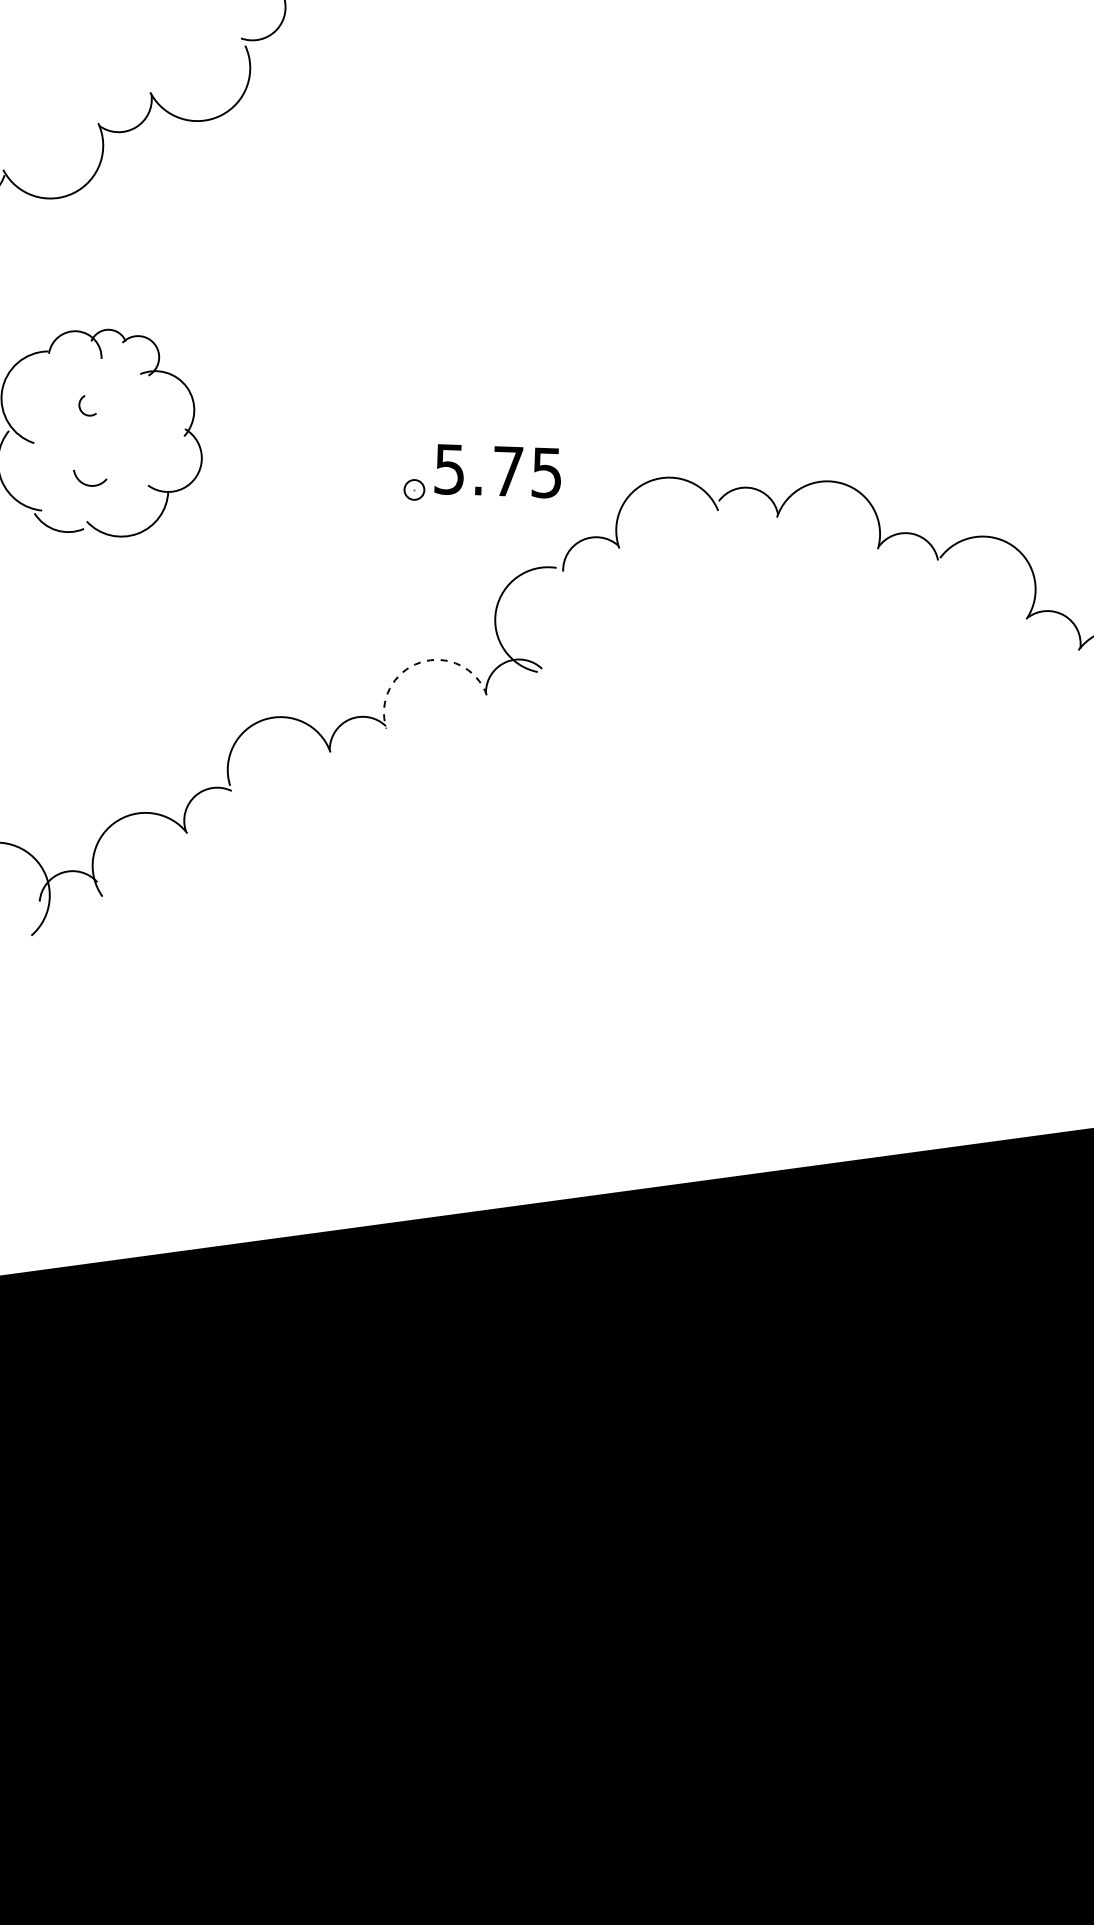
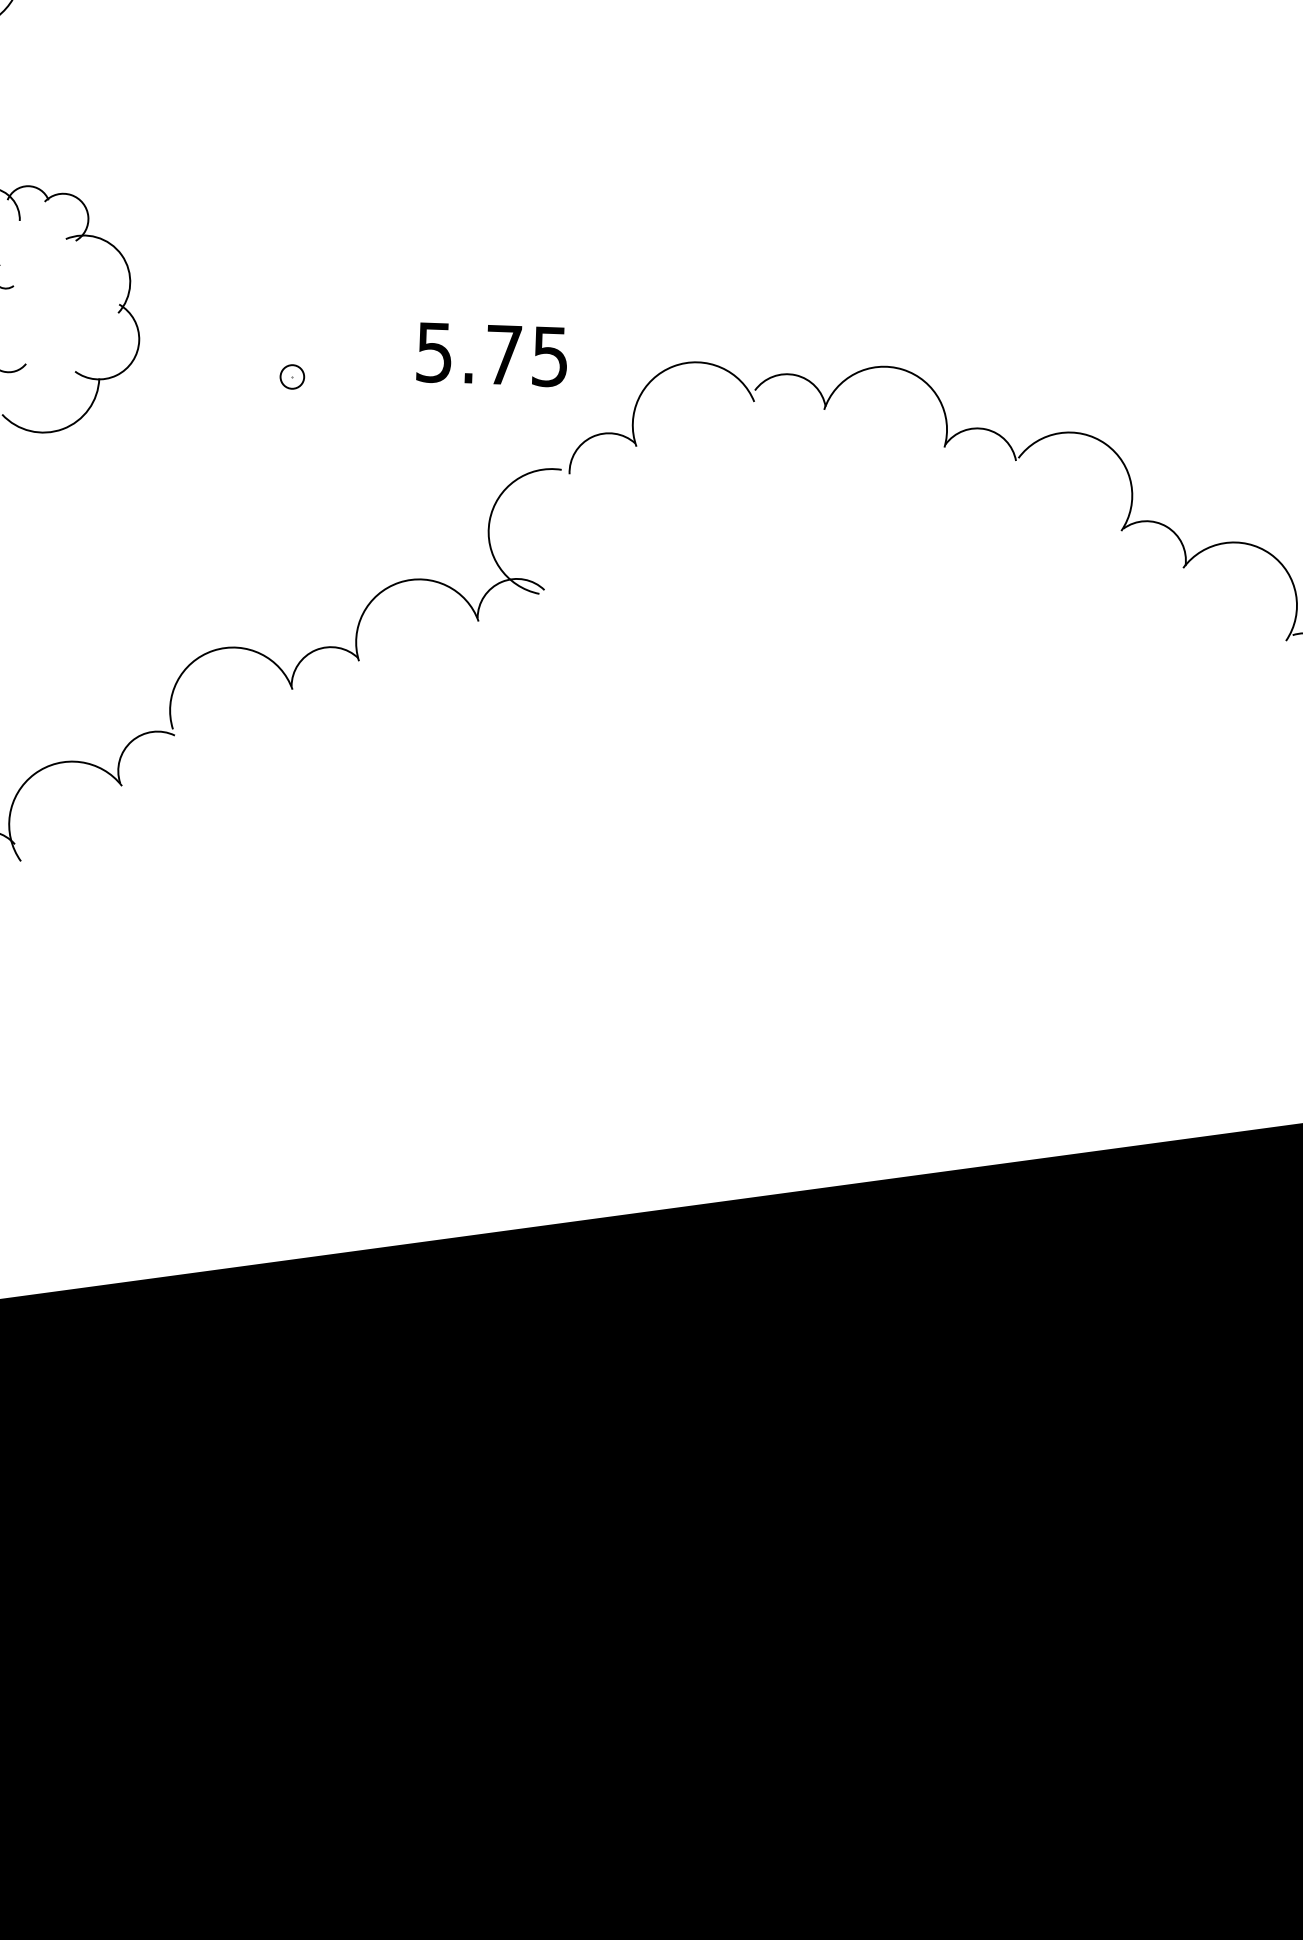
part: (414, 489) -> (292, 376), moved
arc: (420, 662) -> (399, 582), dashed -> solid

